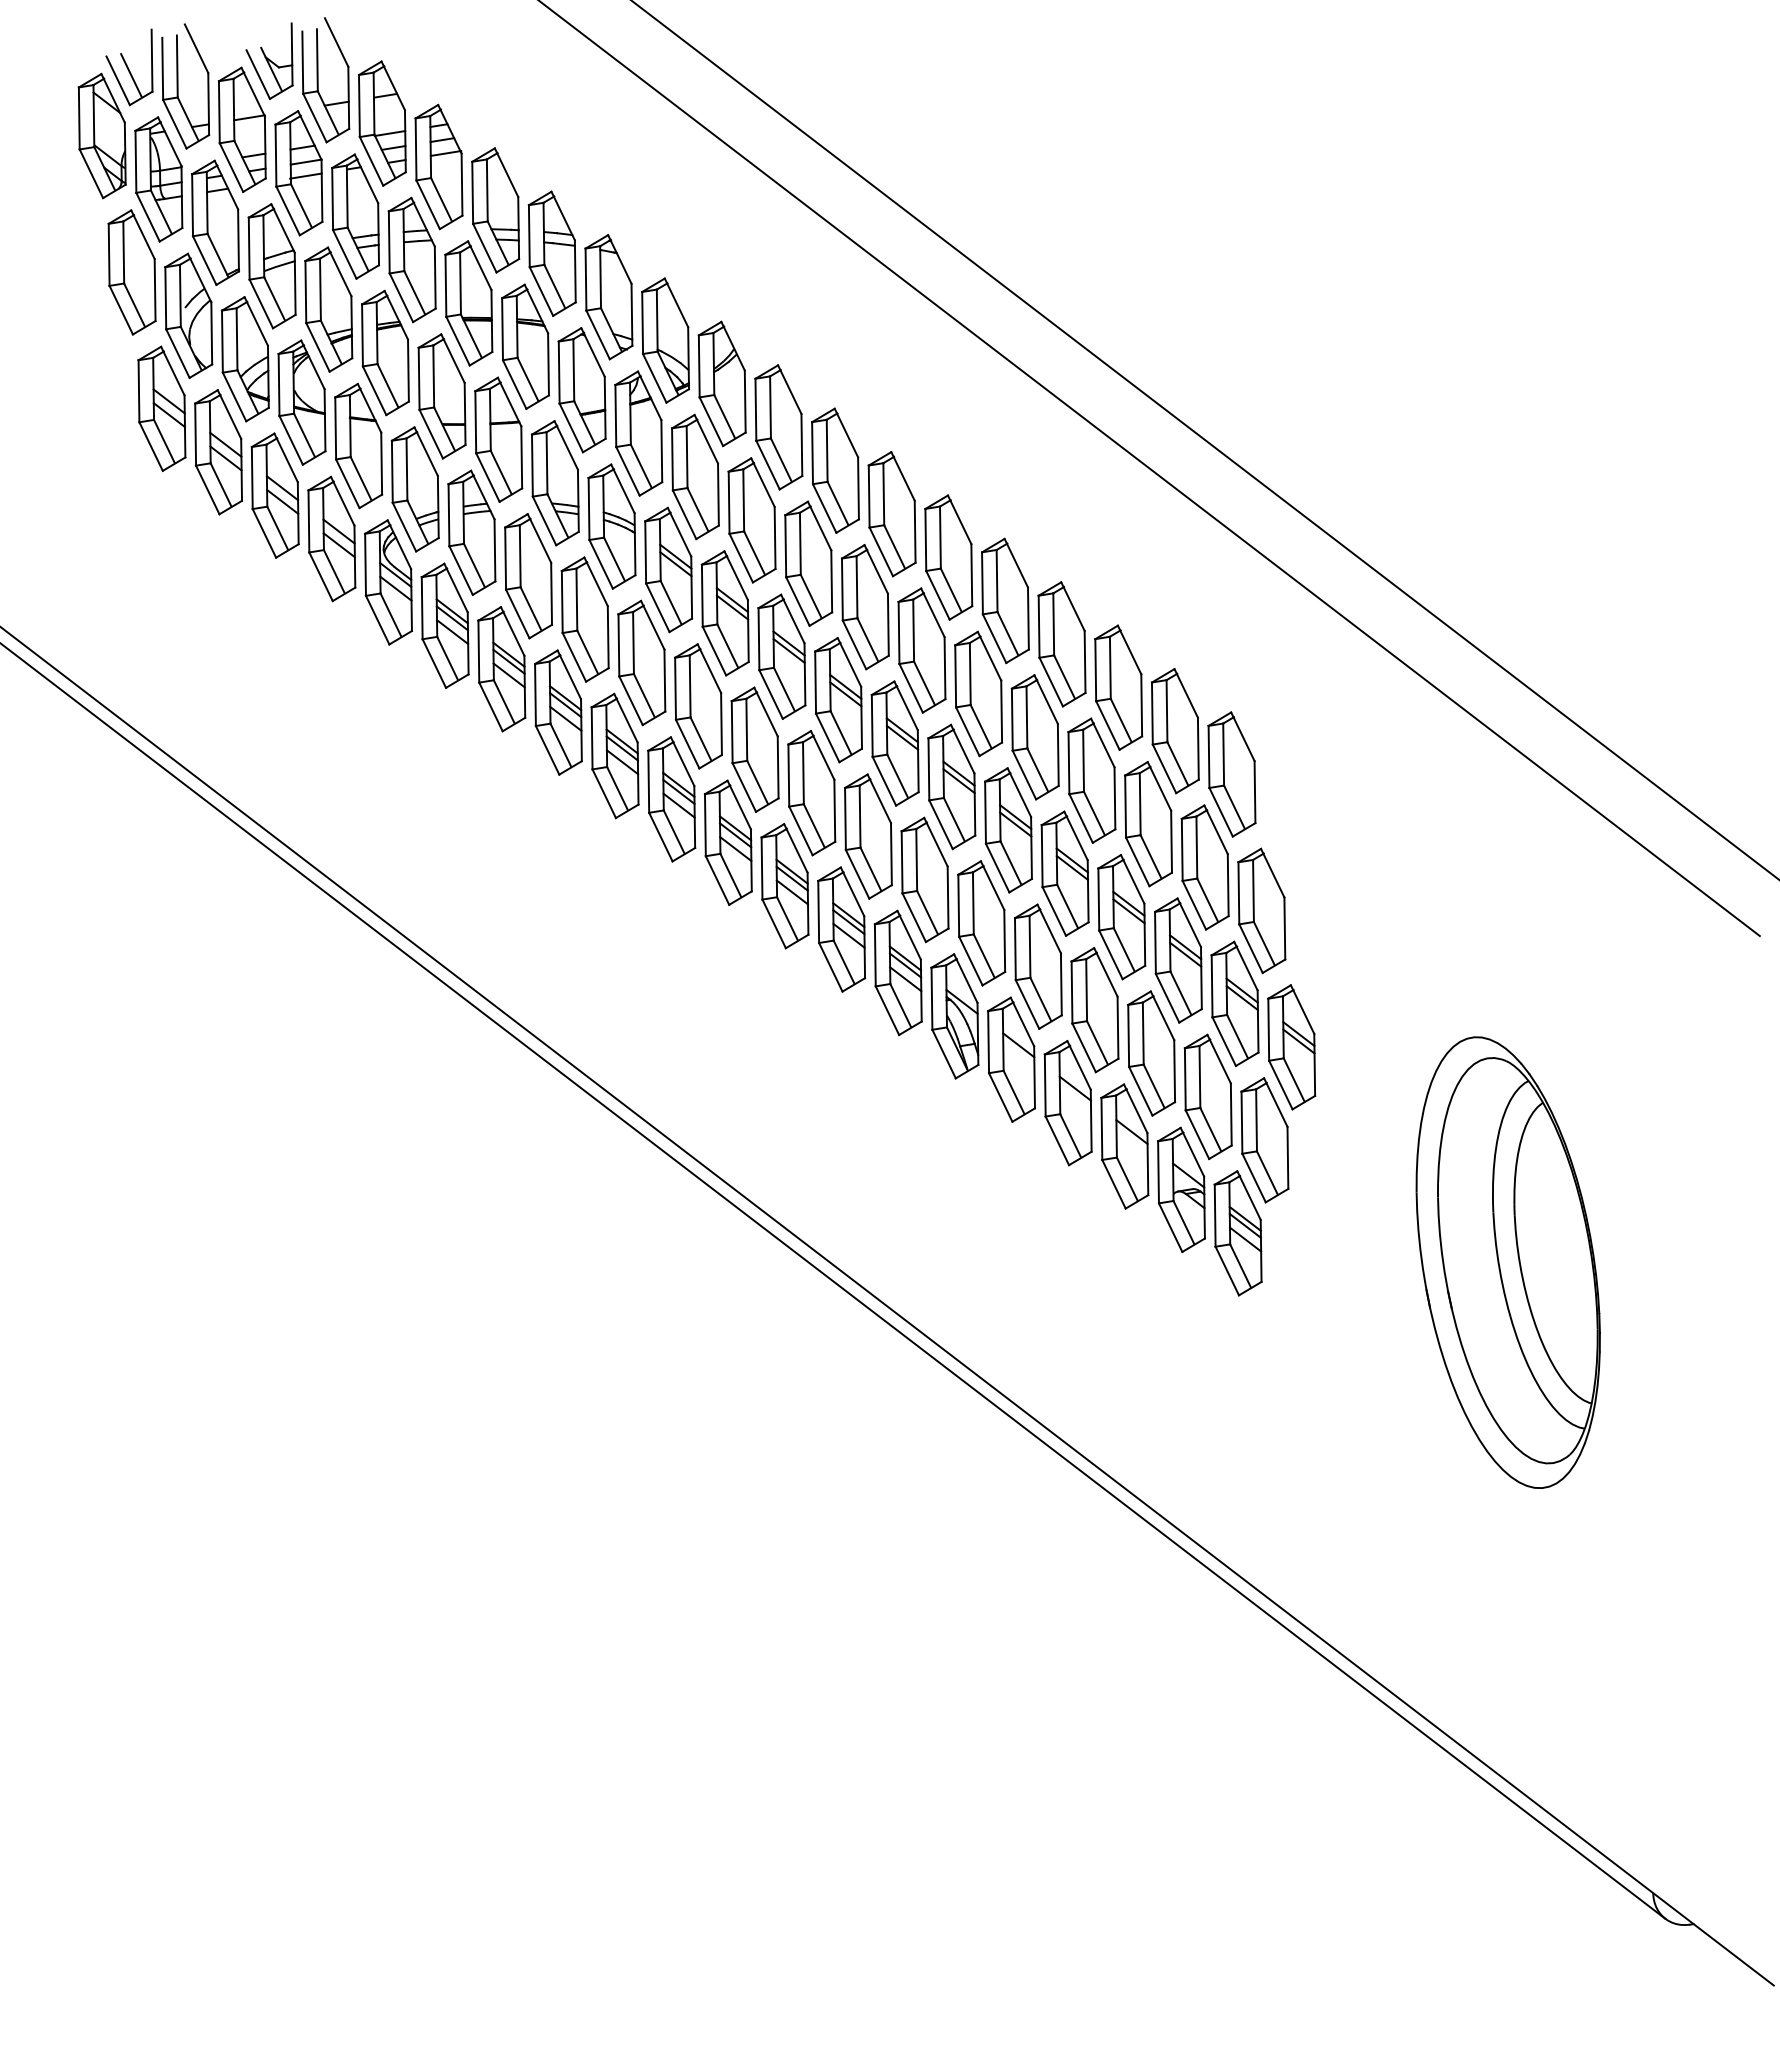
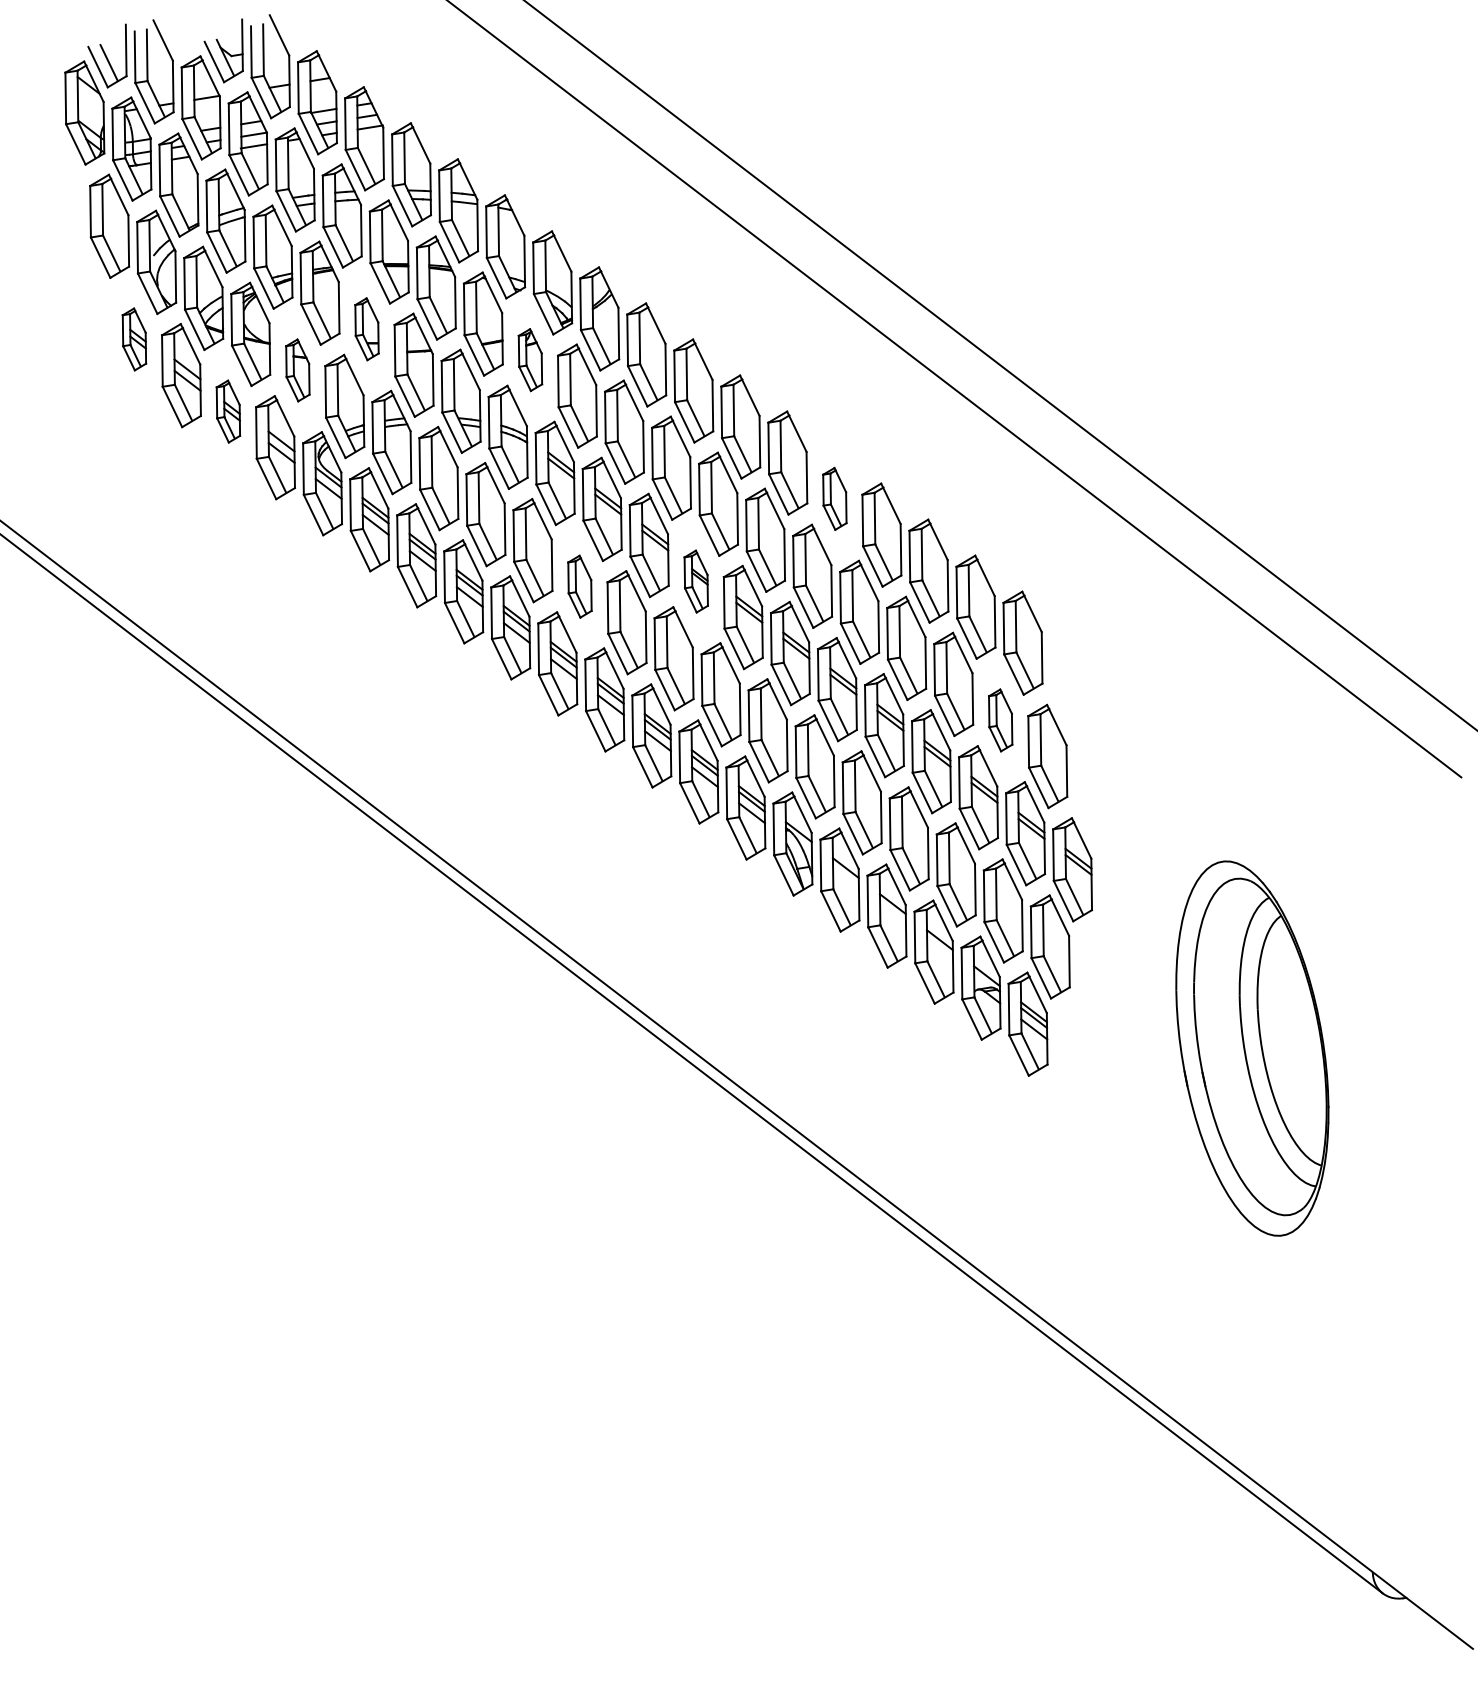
part: (441, 396) -> (366, 329), size x0.6
part: (161, 408) -> (134, 339), size x0.6
part: (638, 433) -> (530, 360), size x0.6
part: (358, 445) -> (297, 370), size x0.6
part: (274, 495) -> (227, 411), size x0.6
part: (1005, 600) -> (834, 498), size x0.6
part: (838, 700) -> (696, 581), size x0.6
part: (698, 706) -> (579, 586), size x0.6
part: (1204, 867) -> (1000, 720), size x0.6

